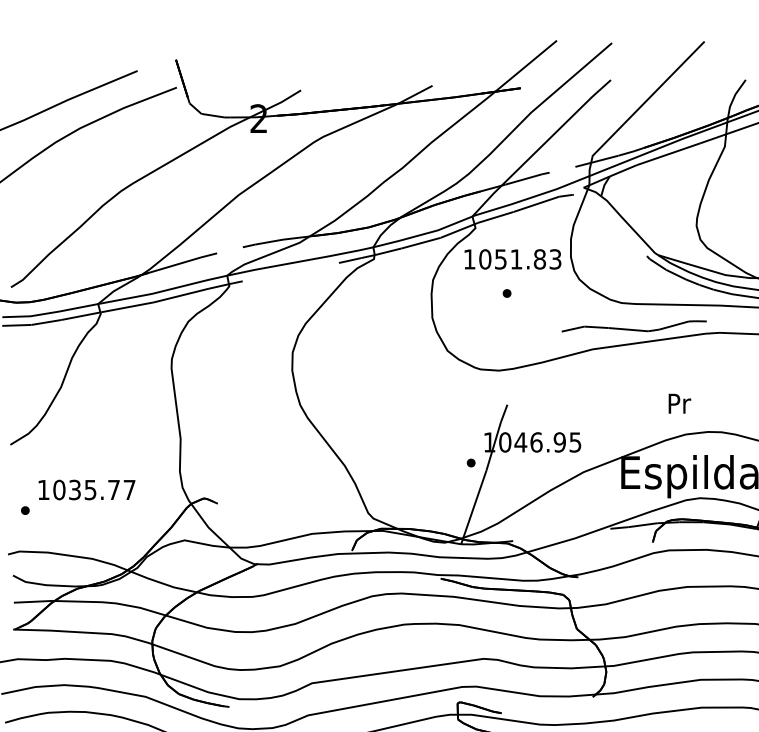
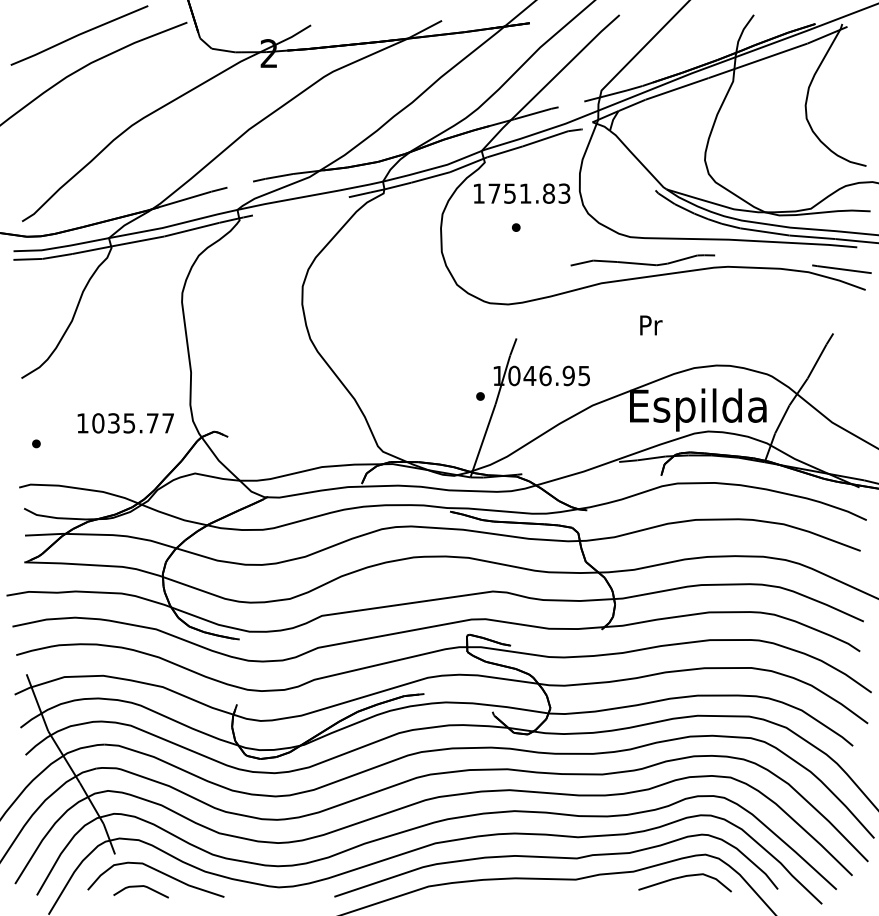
text: (485, 259) -> (494, 193), 1051.83 -> 1751.83
text: (680, 403) -> (651, 325), moved
text: (86, 490) -> (125, 423), moved

